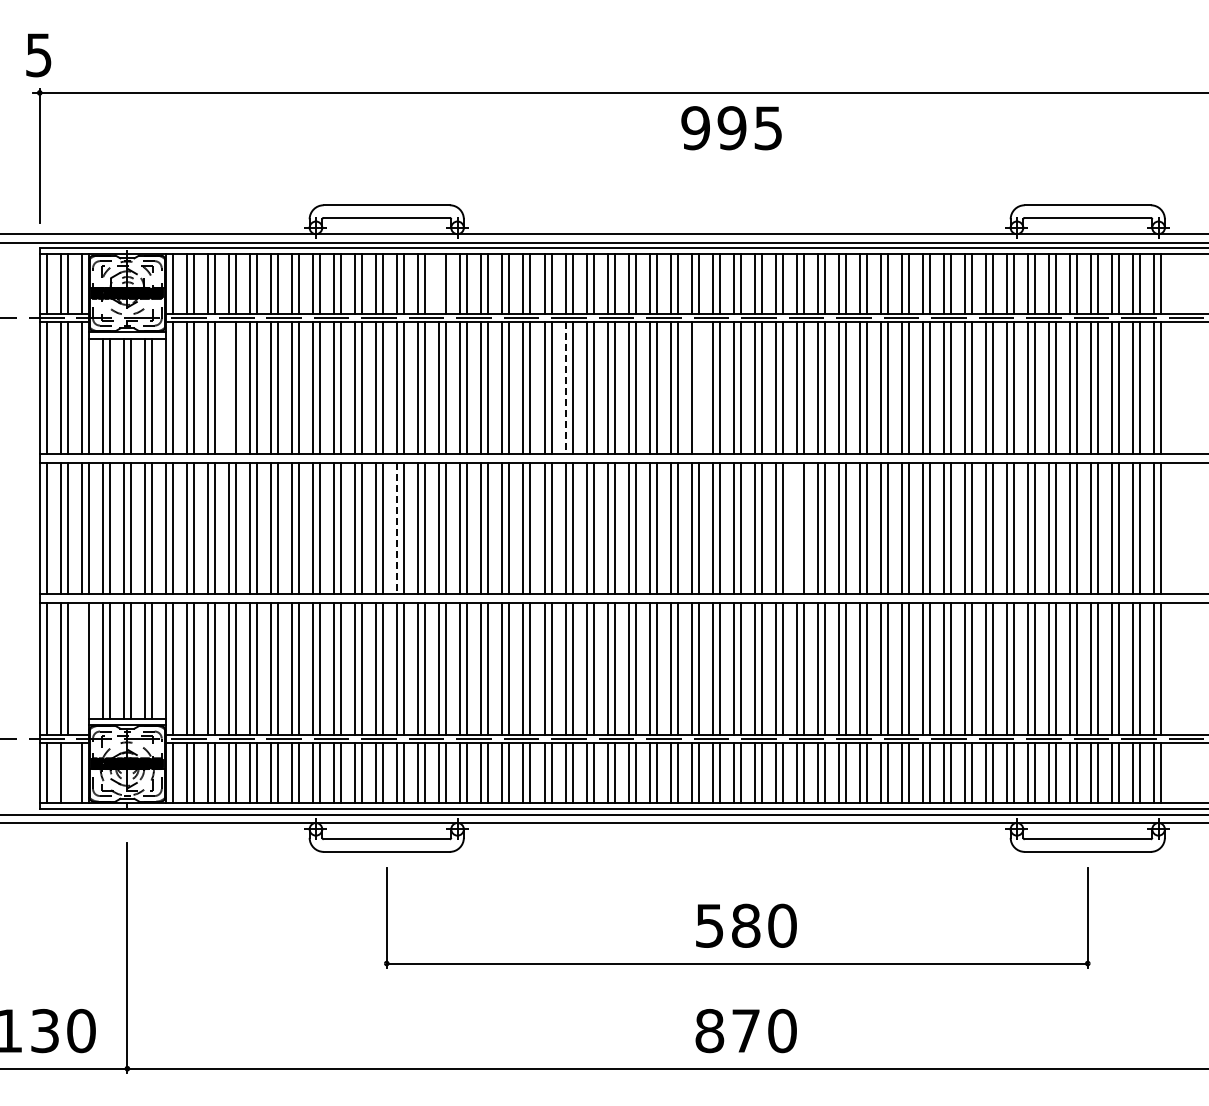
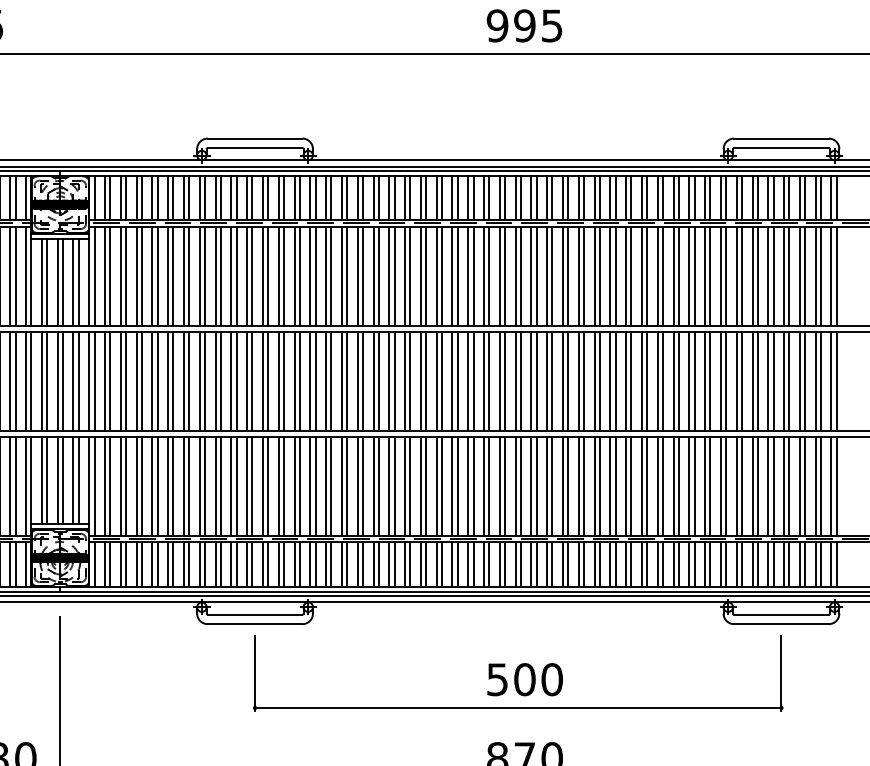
text: (731, 128) -> (524, 26), moved
line: (439, 284) -> (294, 198), added
line: (229, 388) -> (136, 276), added
line: (565, 388) -> (389, 276), dashed -> solid
line: (698, 388) -> (489, 276), added
line: (397, 528) -> (263, 381), dashed -> solid
line: (796, 528) -> (562, 381), added
line: (81, 668) -> (25, 486), added
line: (67, 772) -> (15, 564), added
text: (745, 925) -> (524, 679), 580 -> 500

